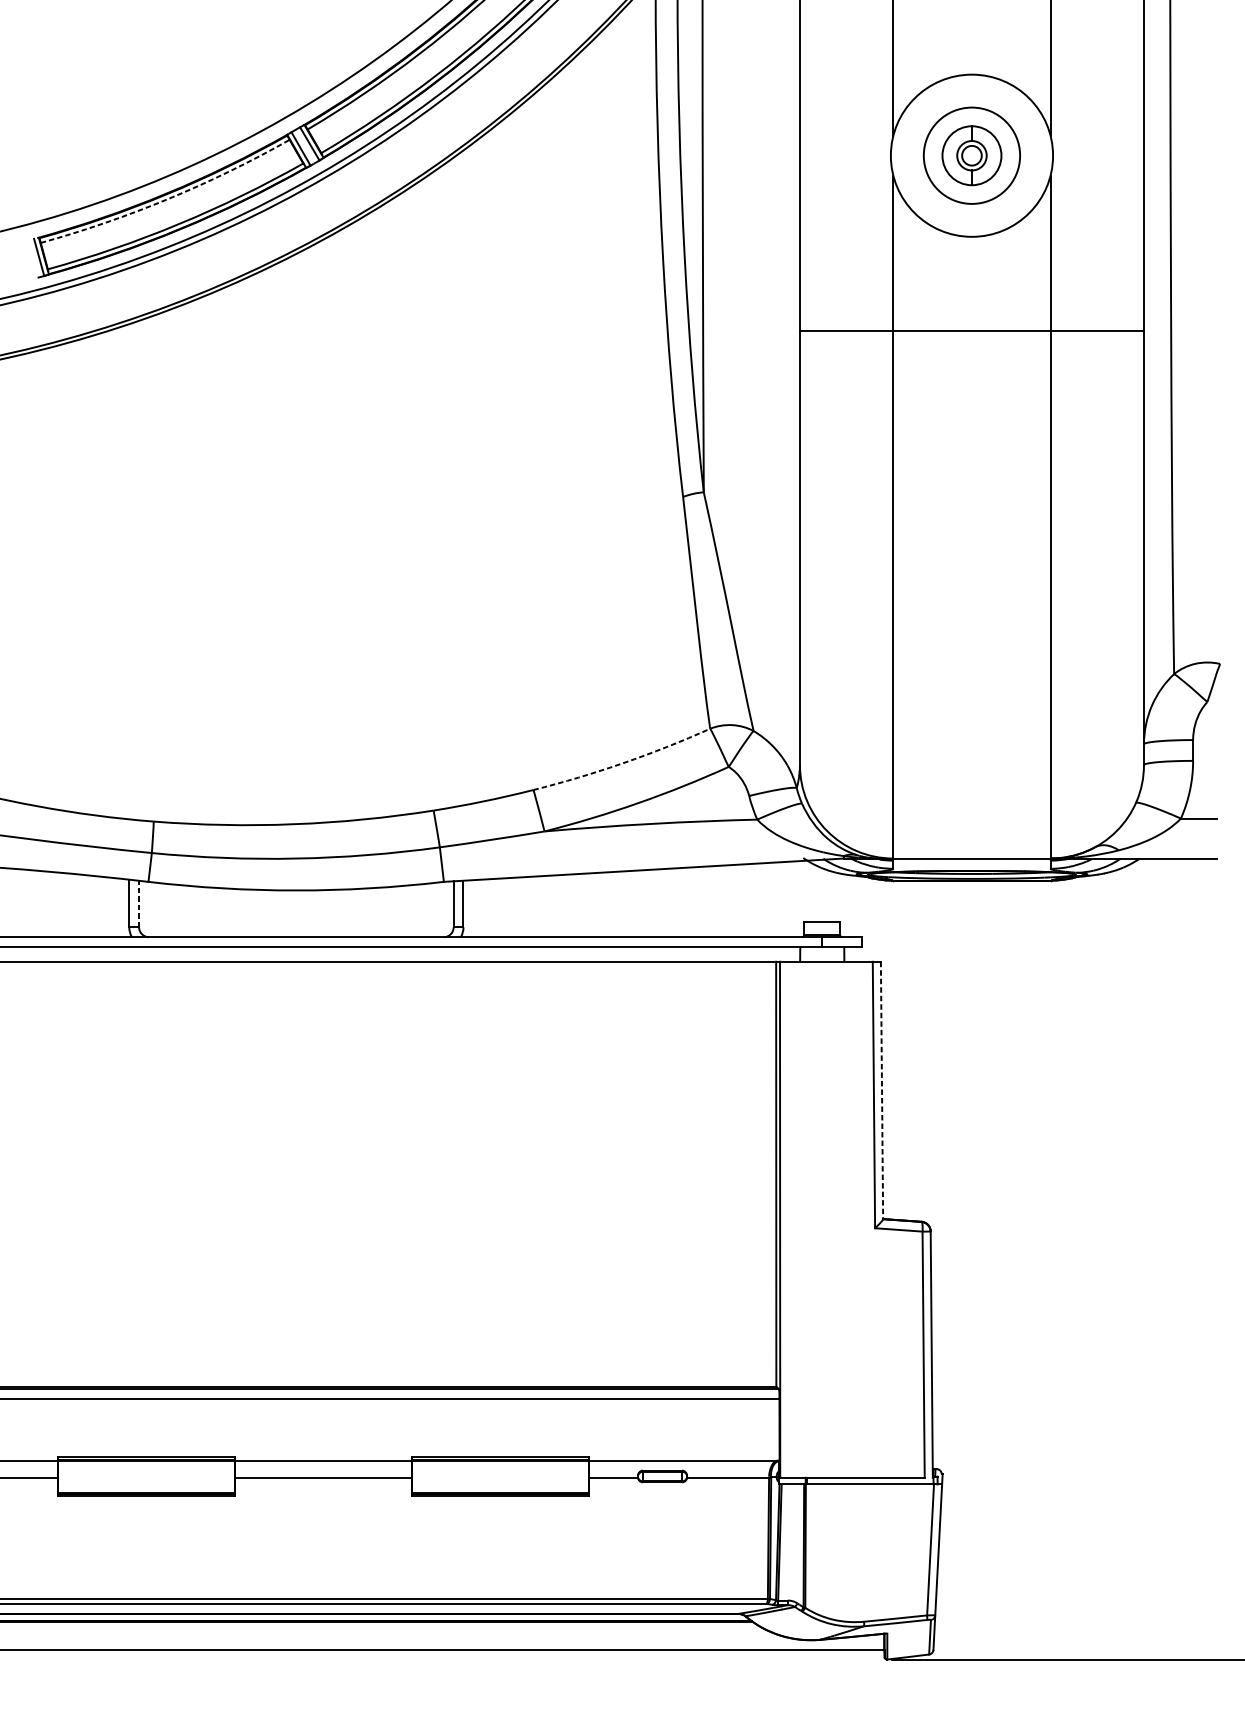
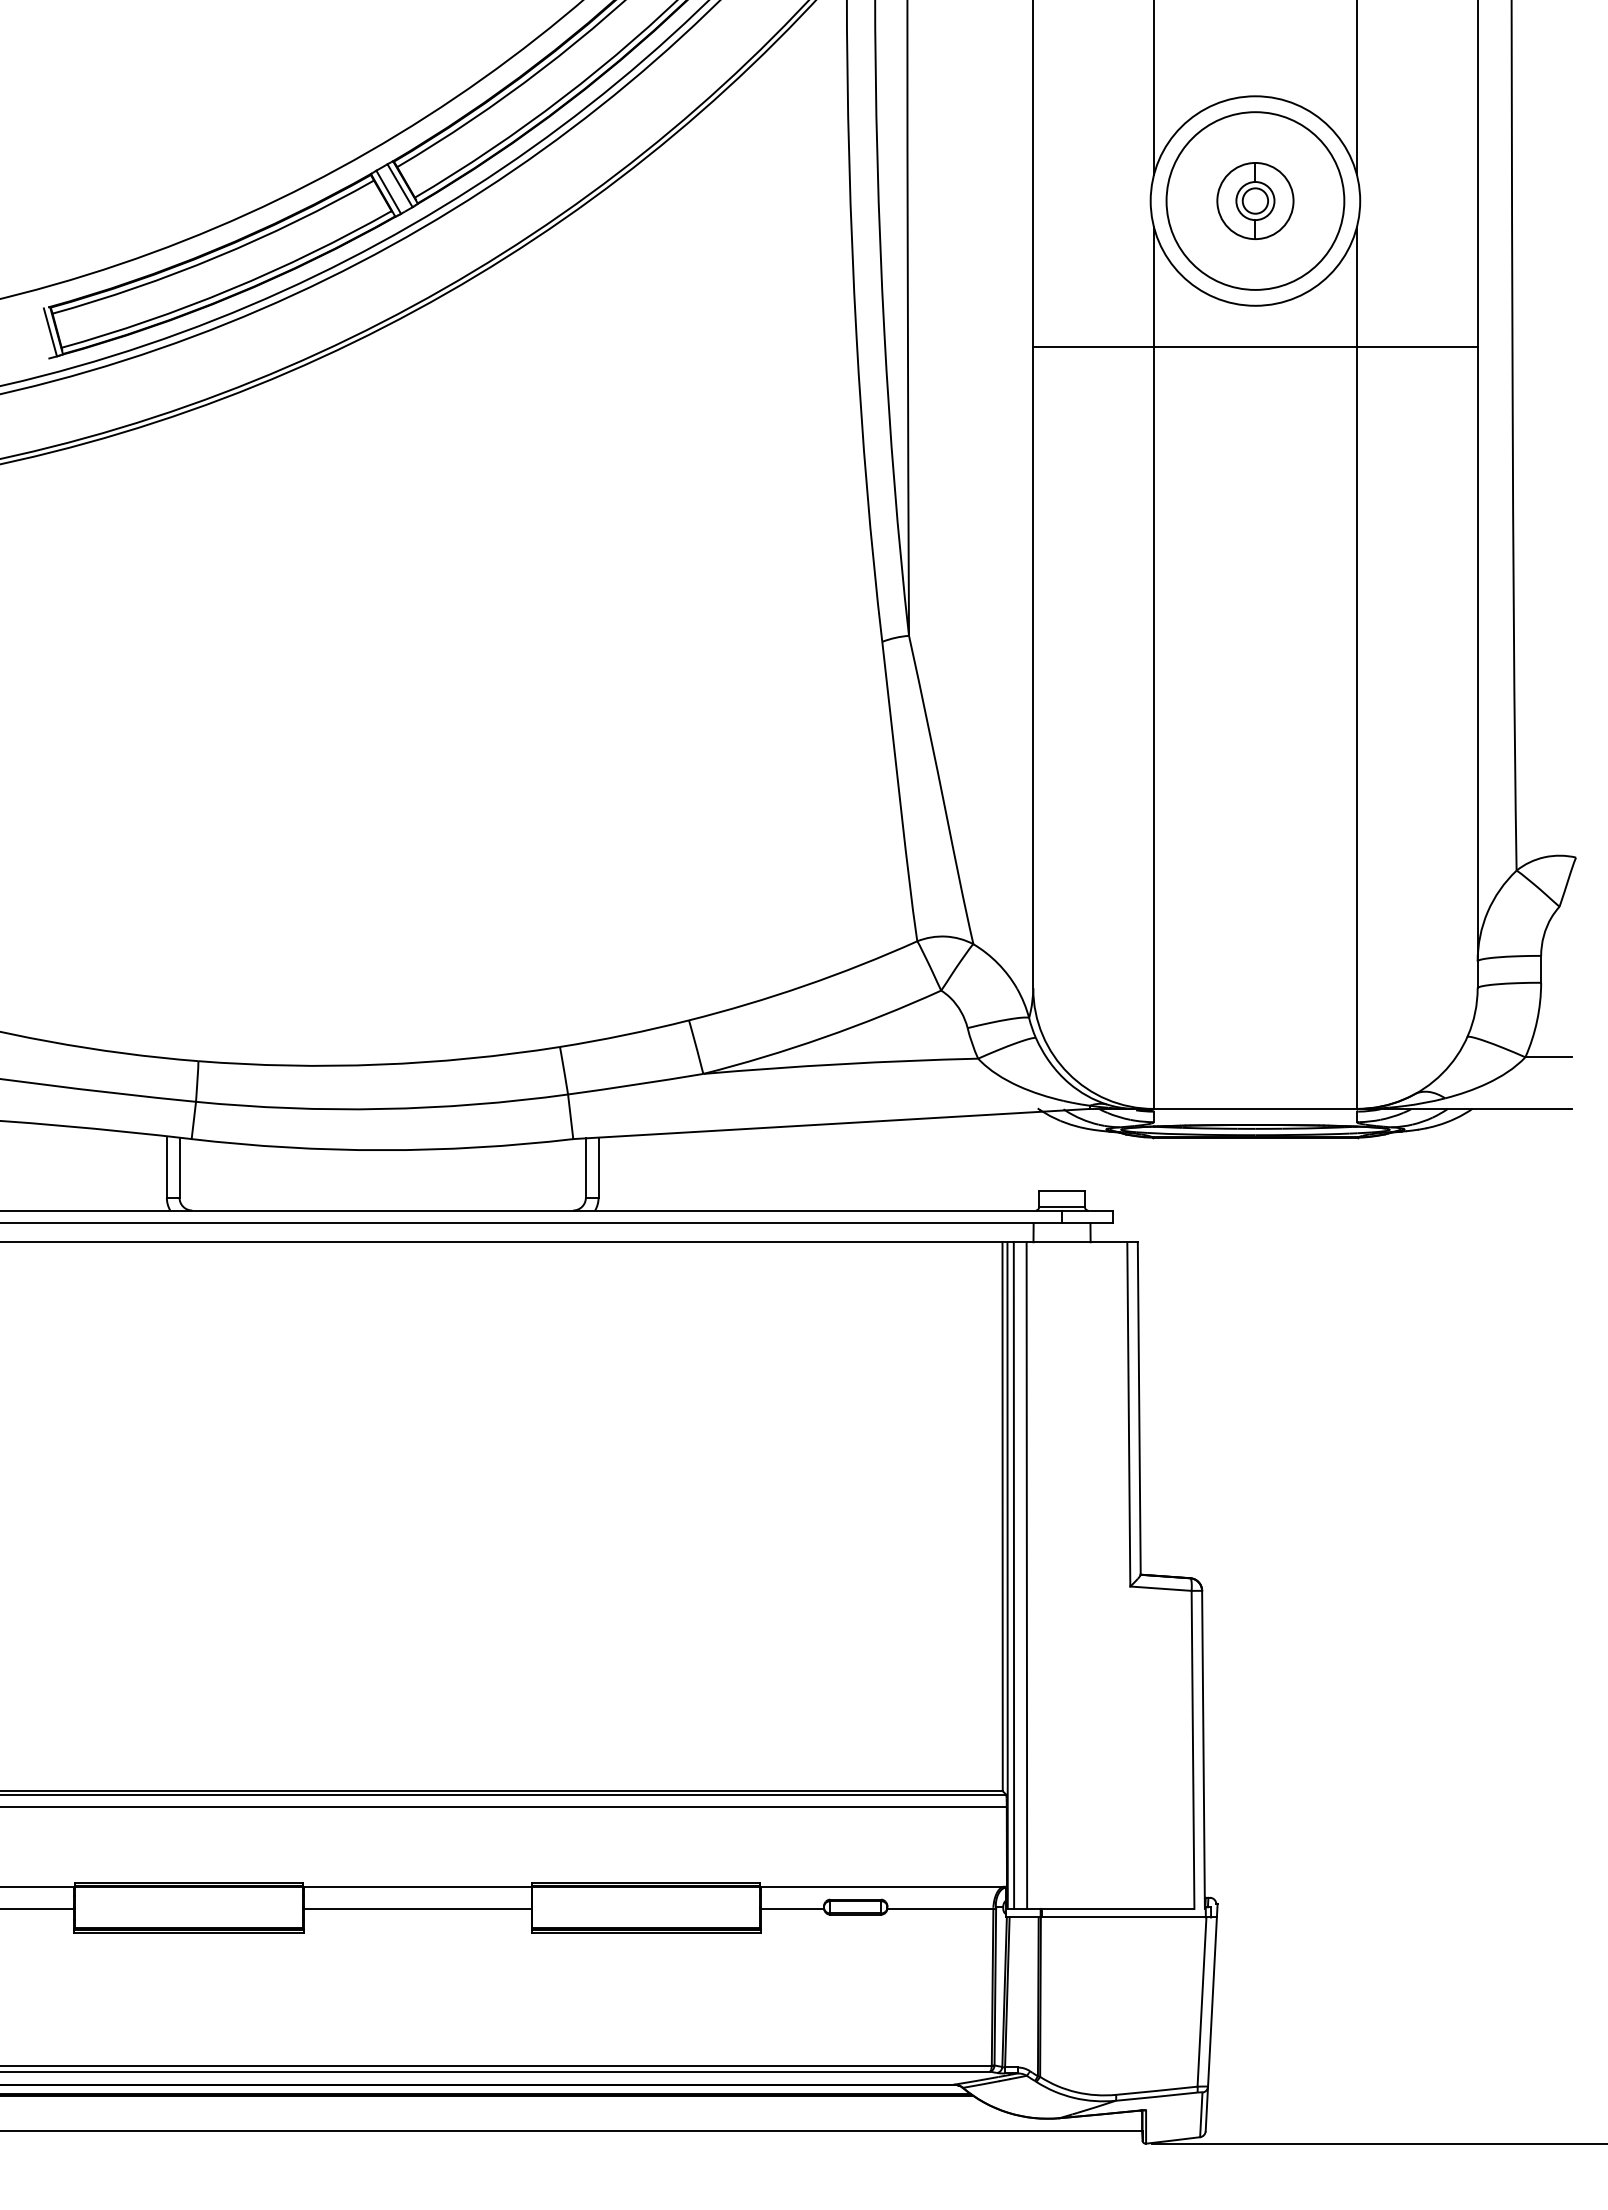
circle: (972, 155) -> (1255, 200), size x1.43
arc: (168, 198) -> (217, 256), dashed -> solid
line: (972, 331) -> (1255, 347), moved
arc: (622, 762) -> (804, 985), dashed -> solid
line: (139, 904) -> (179, 1168), dashed -> solid
line: (882, 1091) -> (1139, 1409), dashed -> solid
line: (784, 1219) -> (1013, 1575), added
line: (794, 1219) -> (1026, 1575), added

